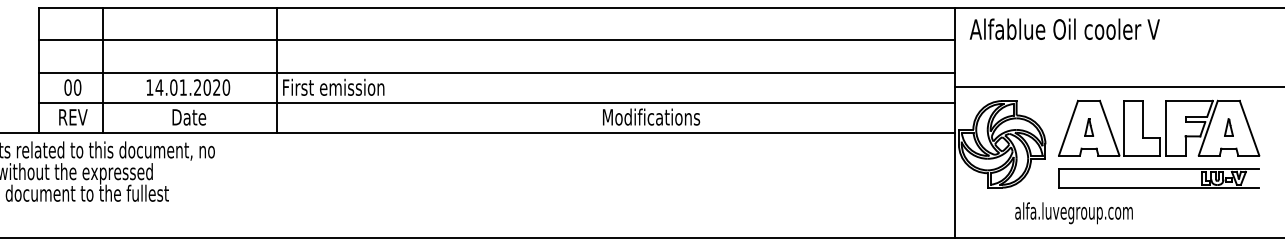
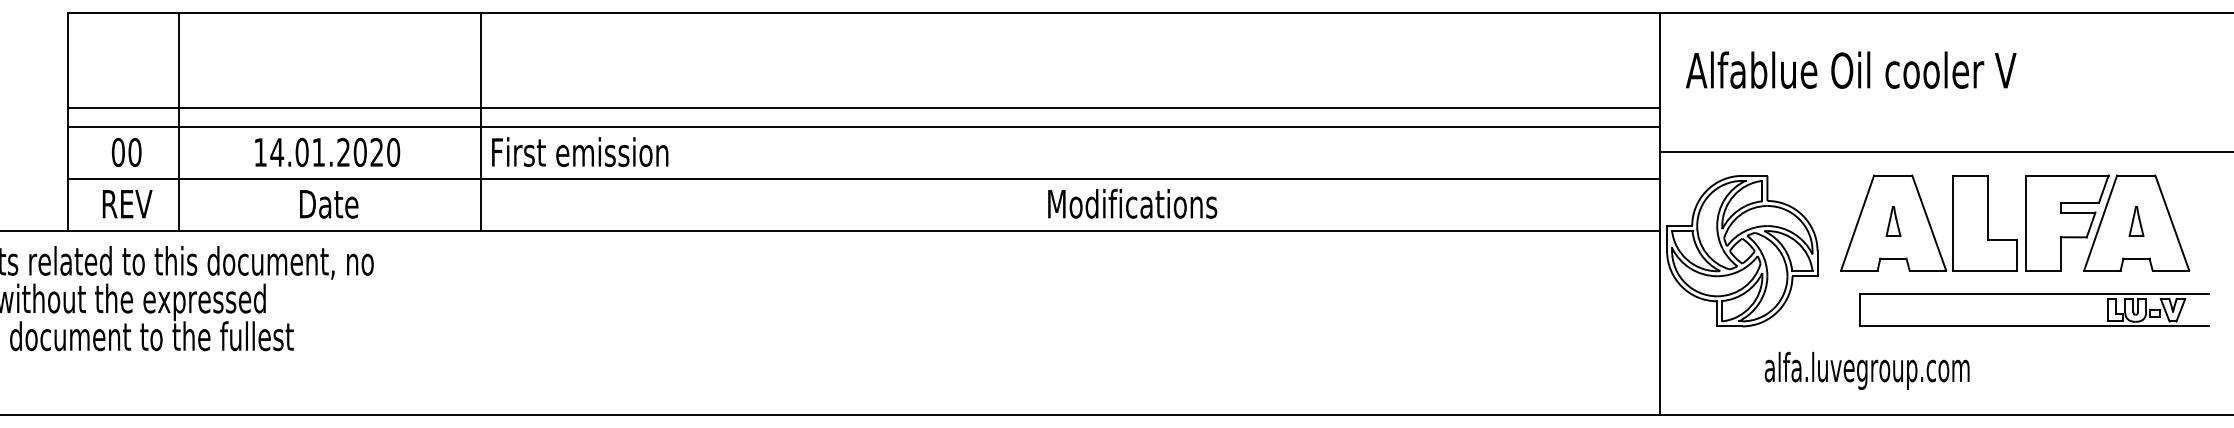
text: (1064, 28) -> (1850, 68), moved
line: (496, 40) -> (863, 108), moved
part: (1158, 169) -> (2033, 294), moved

